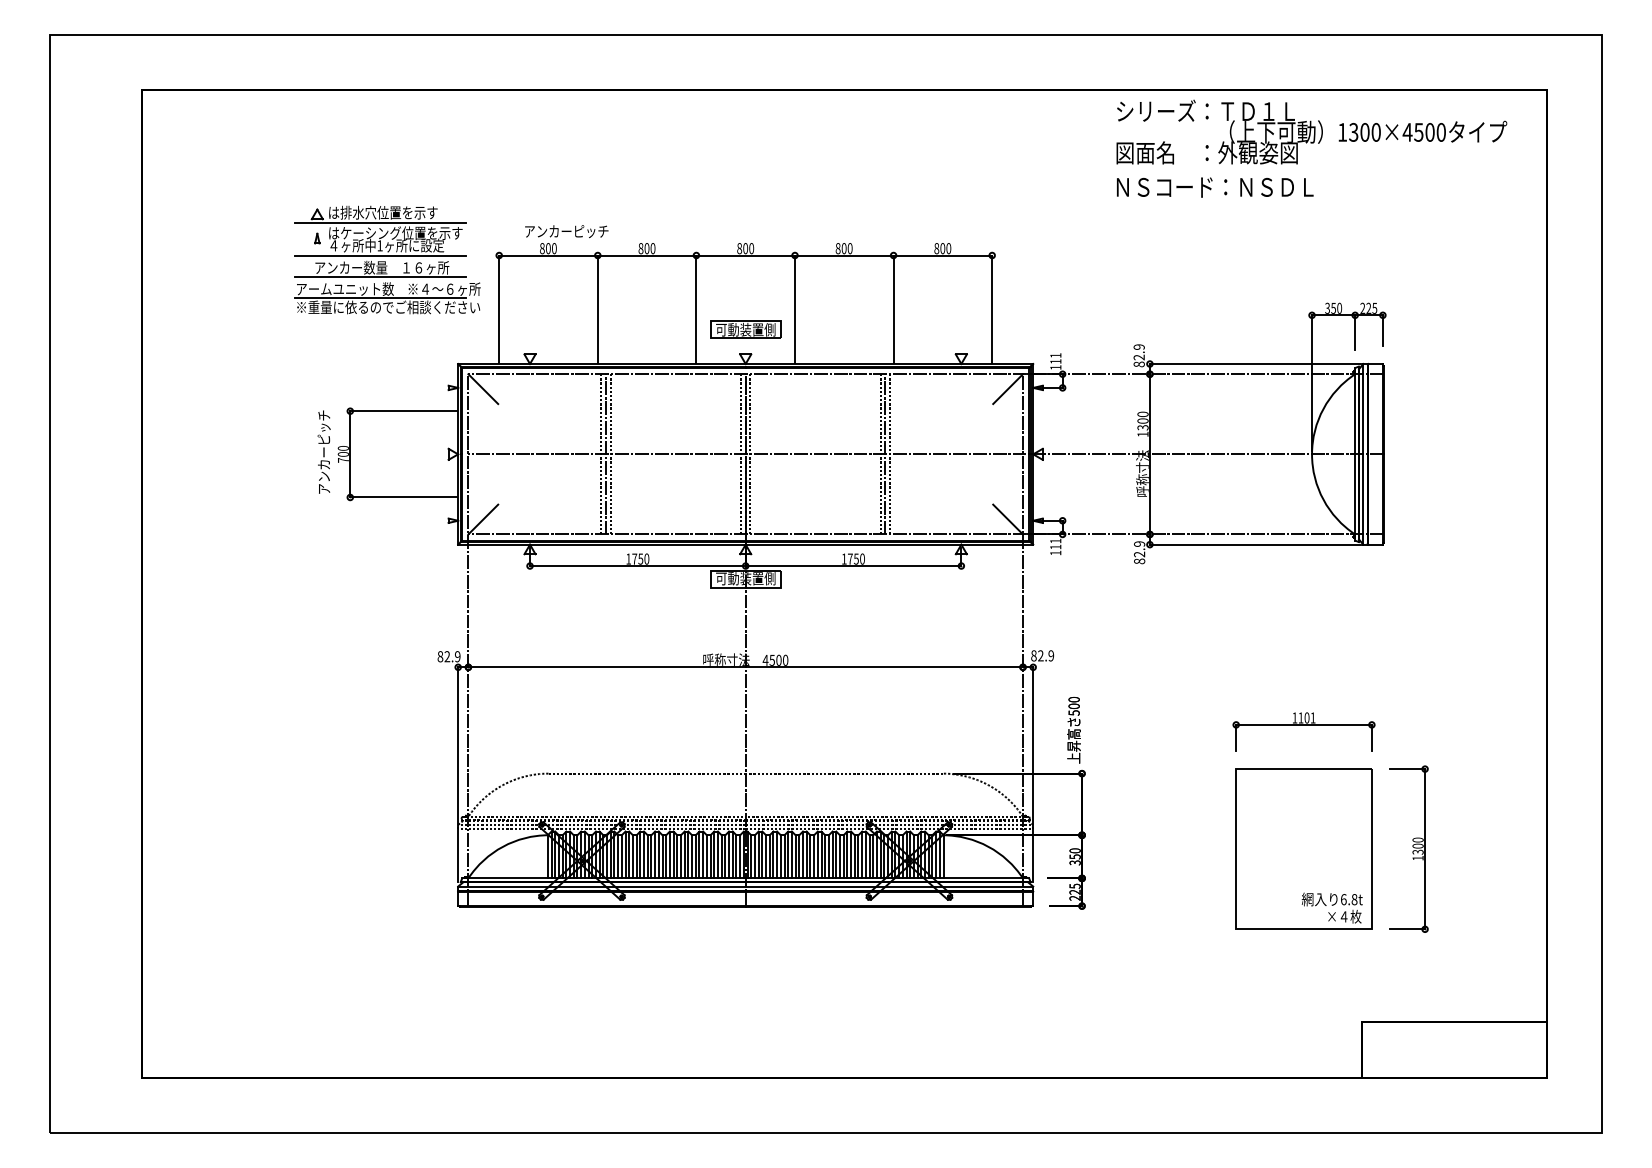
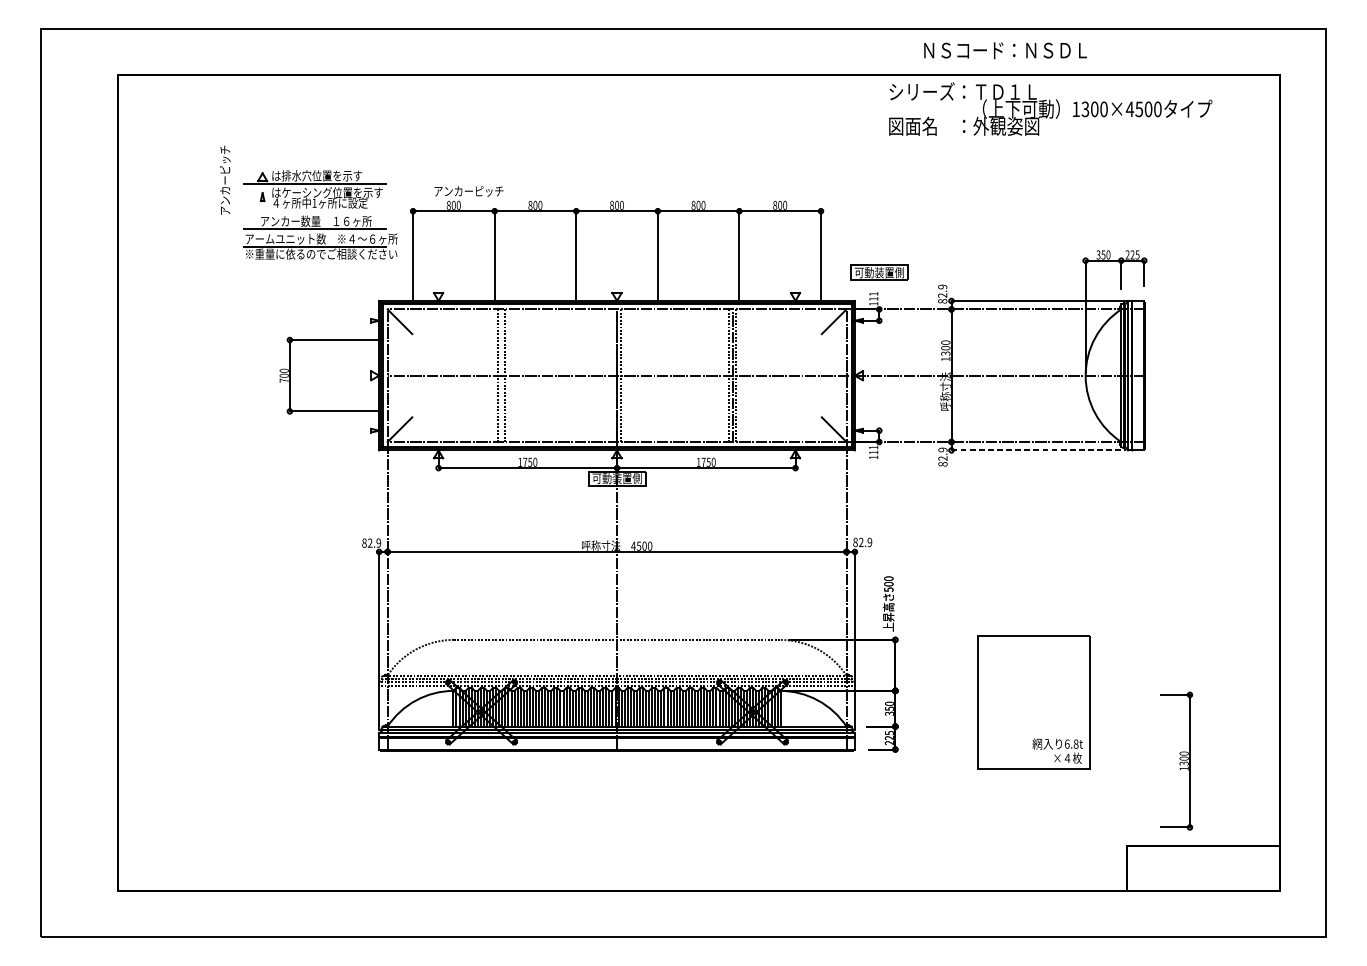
text: (1311, 131) -> (1050, 108), moved
text: (1215, 187) -> (1005, 50), moved
line: (380, 255) -> (314, 211), removed
part: (745, 329) -> (879, 272), moved
text: (323, 451) -> (224, 179), moved
line: (606, 454) -> (501, 375), removed
line: (741, 454) -> (613, 375), removed
line: (1255, 544) -> (1038, 450), solid -> dashed
part: (1303, 731) -> (1078, 605), removed
part: (1303, 848) -> (1033, 701), moved
part: (1408, 848) -> (1176, 760), moved

